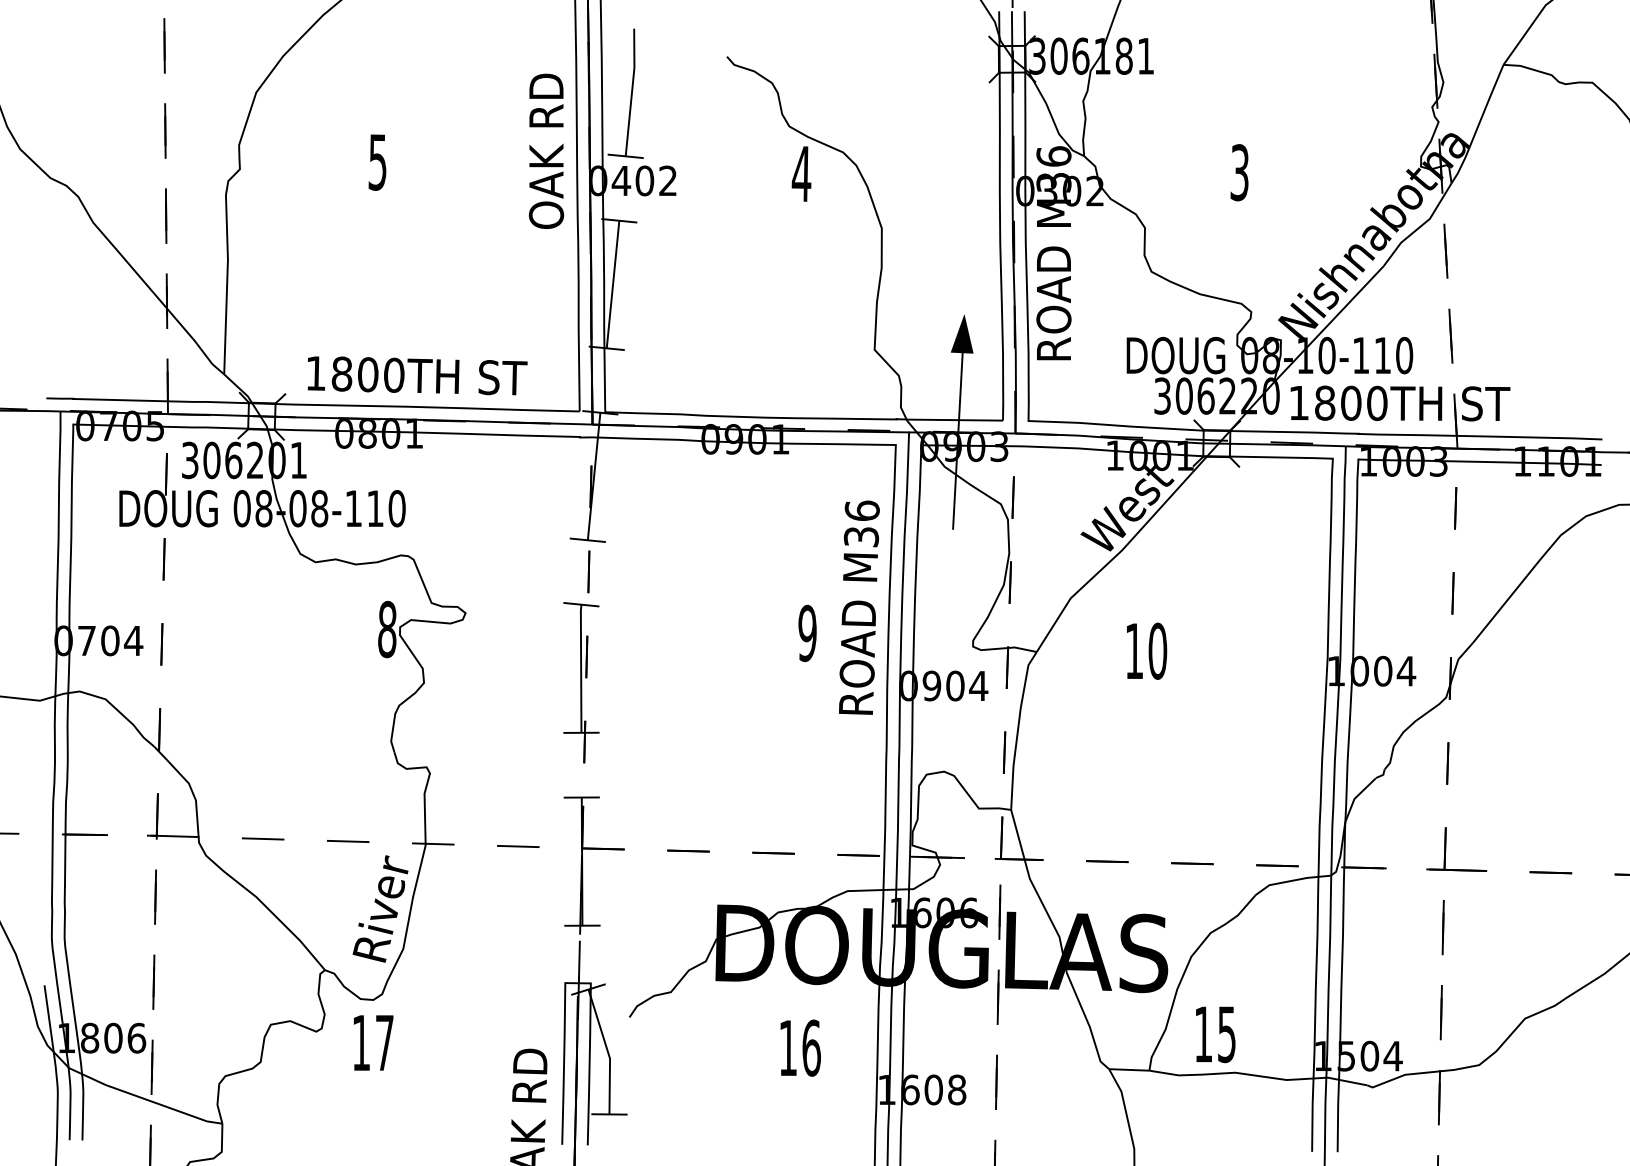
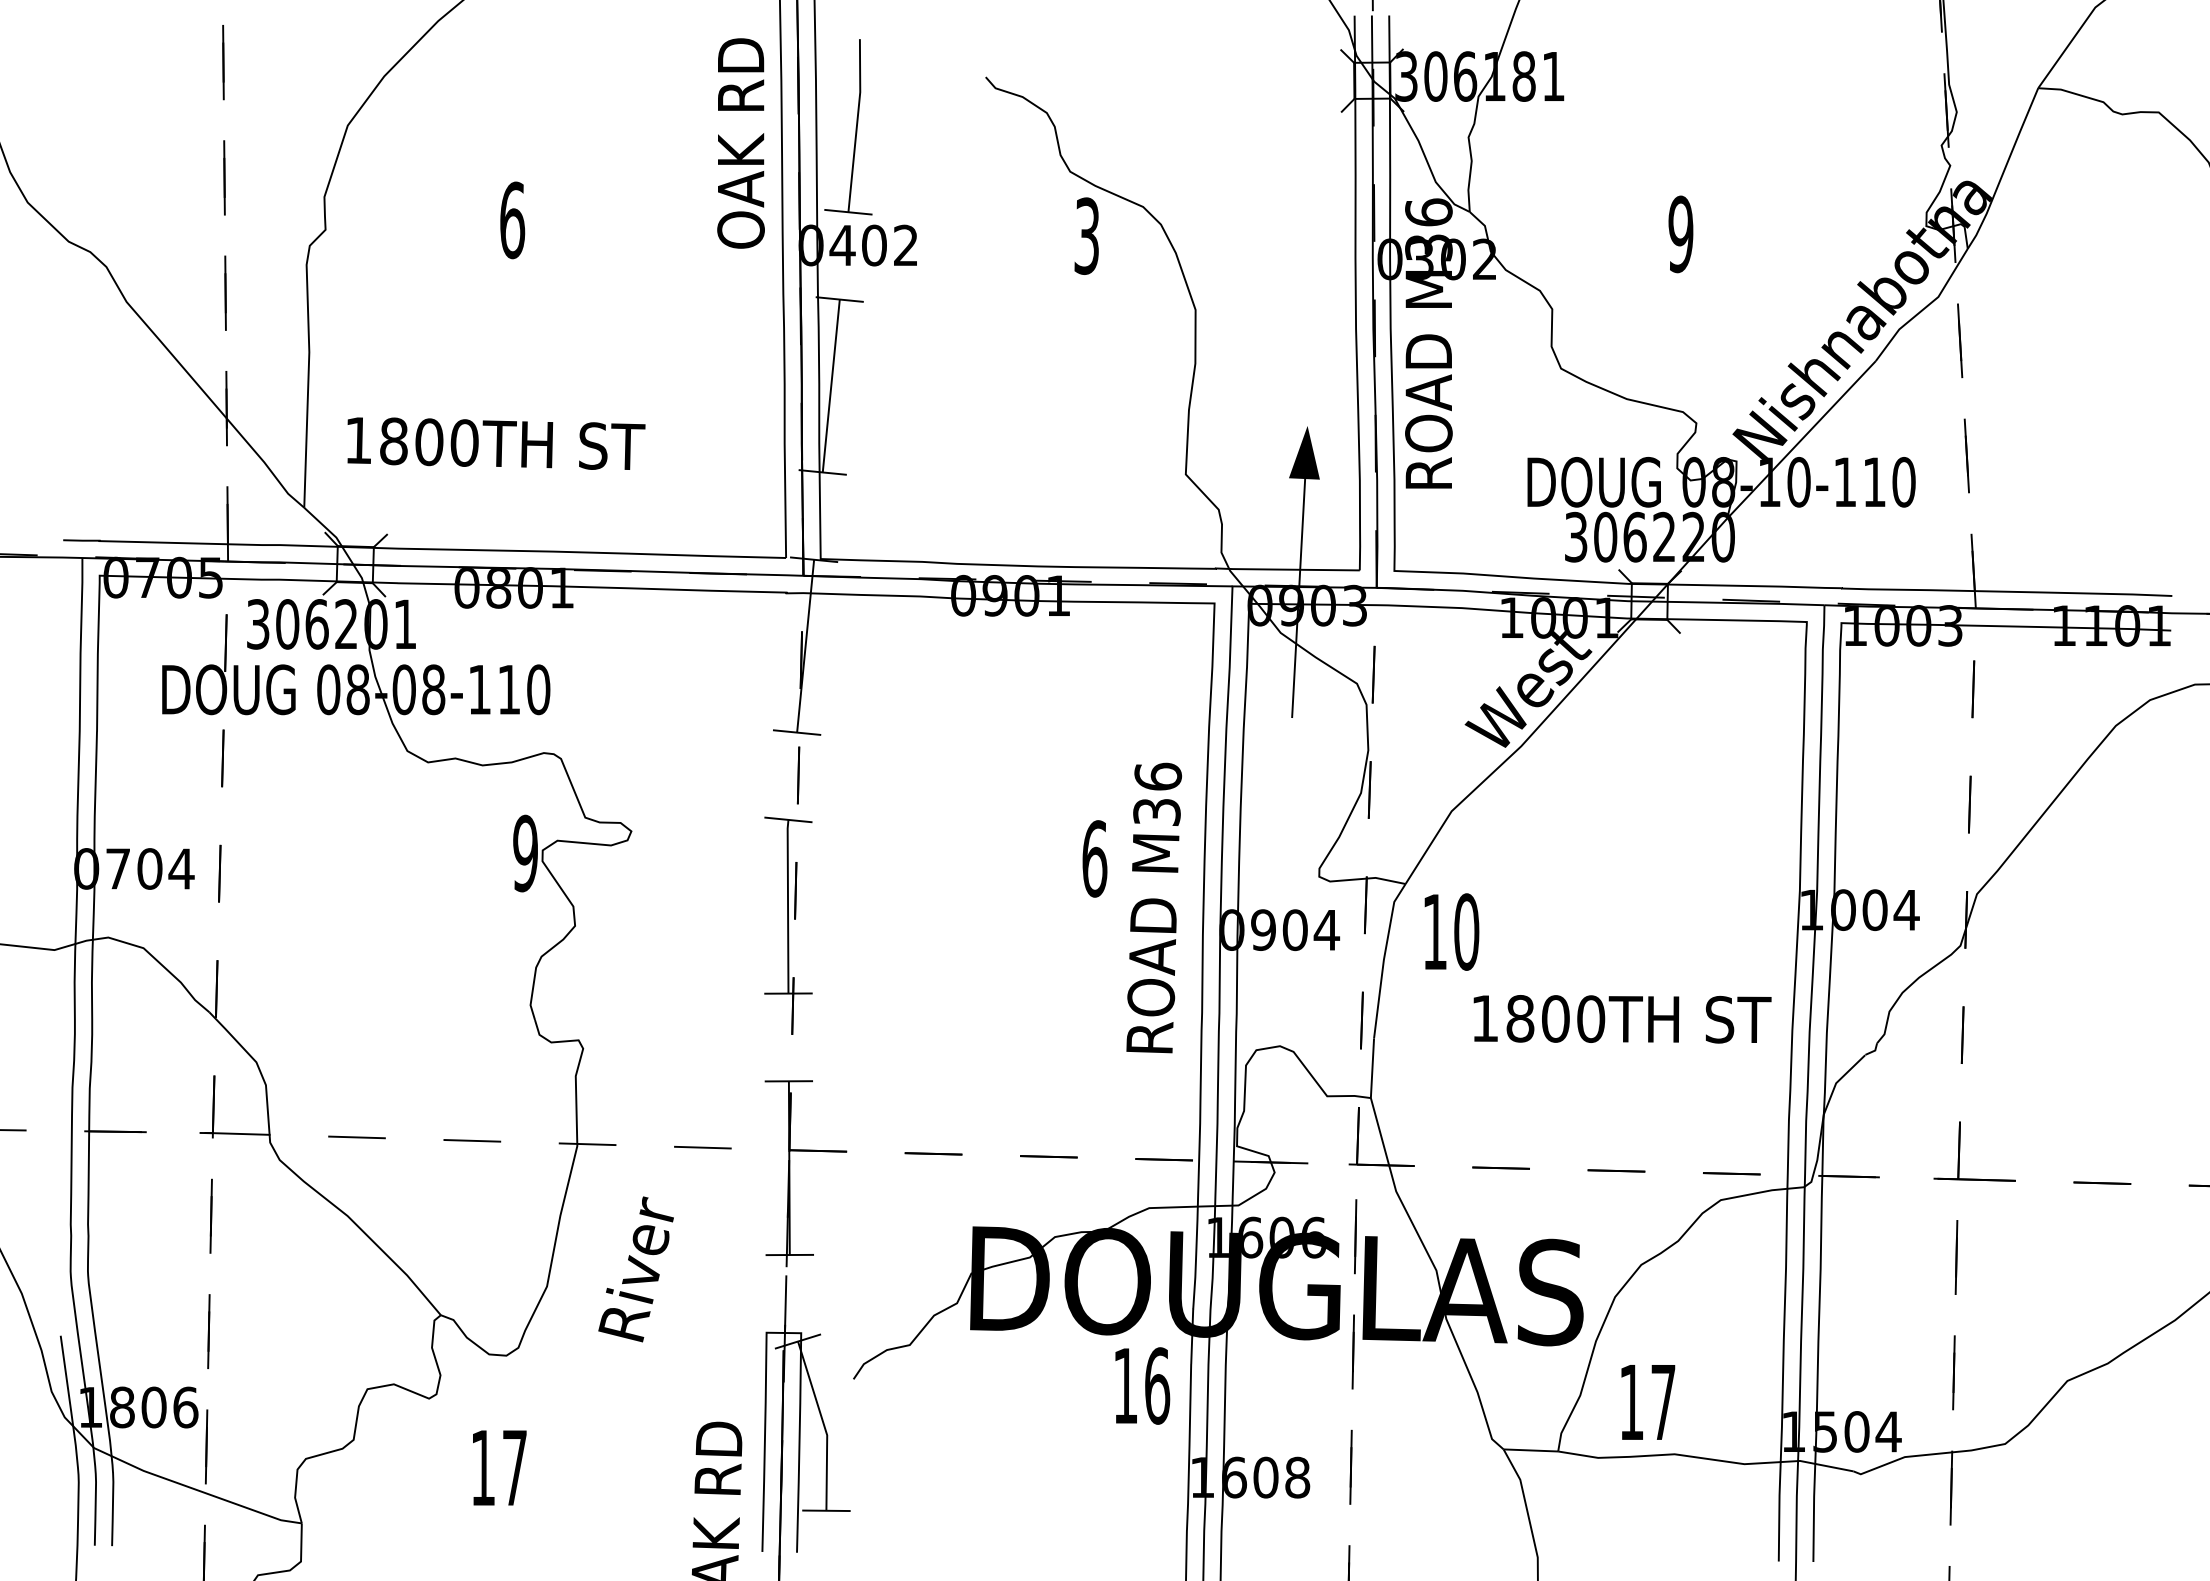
text: (546, 151) -> (740, 143), moved
text: (377, 162) -> (512, 220), 5 -> 6
text: (1239, 172) -> (1680, 234), 3 -> 9
text: (801, 173) -> (1086, 235), 4 -> 3
text: (417, 375) -> (496, 443), moved
text: (1400, 403) -> (1622, 1019), moved
text: (858, 607) -> (1153, 907), moved
text: (386, 629) -> (524, 853), 8 -> 9
text: (807, 633) -> (1094, 858), 9 -> 6
text: (1146, 650) -> (1451, 931), moved
text: (380, 909) -> (635, 1269), moved
text: (1227, 1035) -> (1663, 1403), 15 -> 17
text: (373, 1042) -> (499, 1467), moved
text: (800, 1047) -> (1142, 1385), moved

